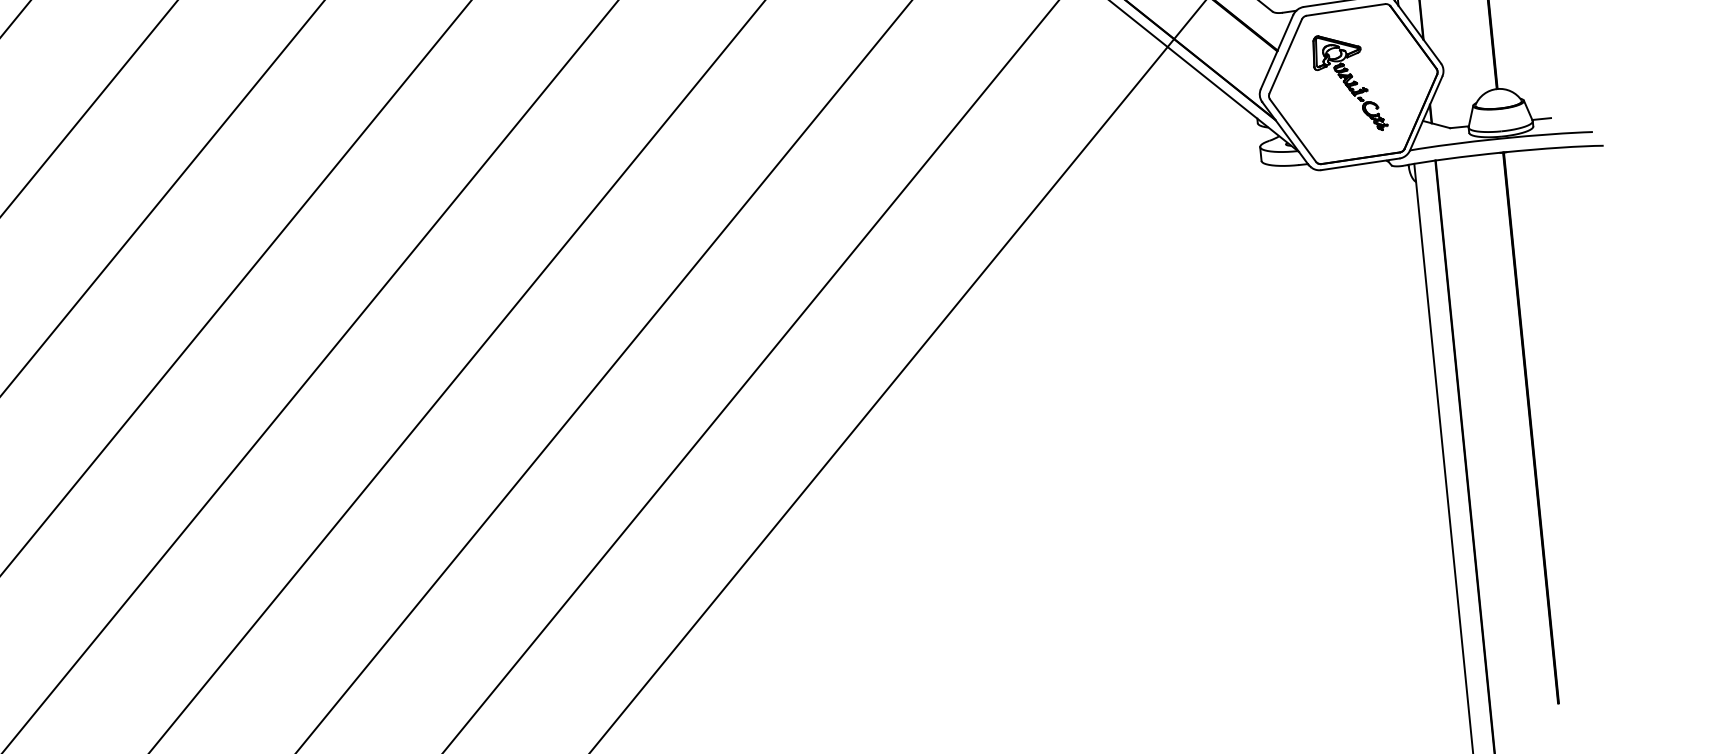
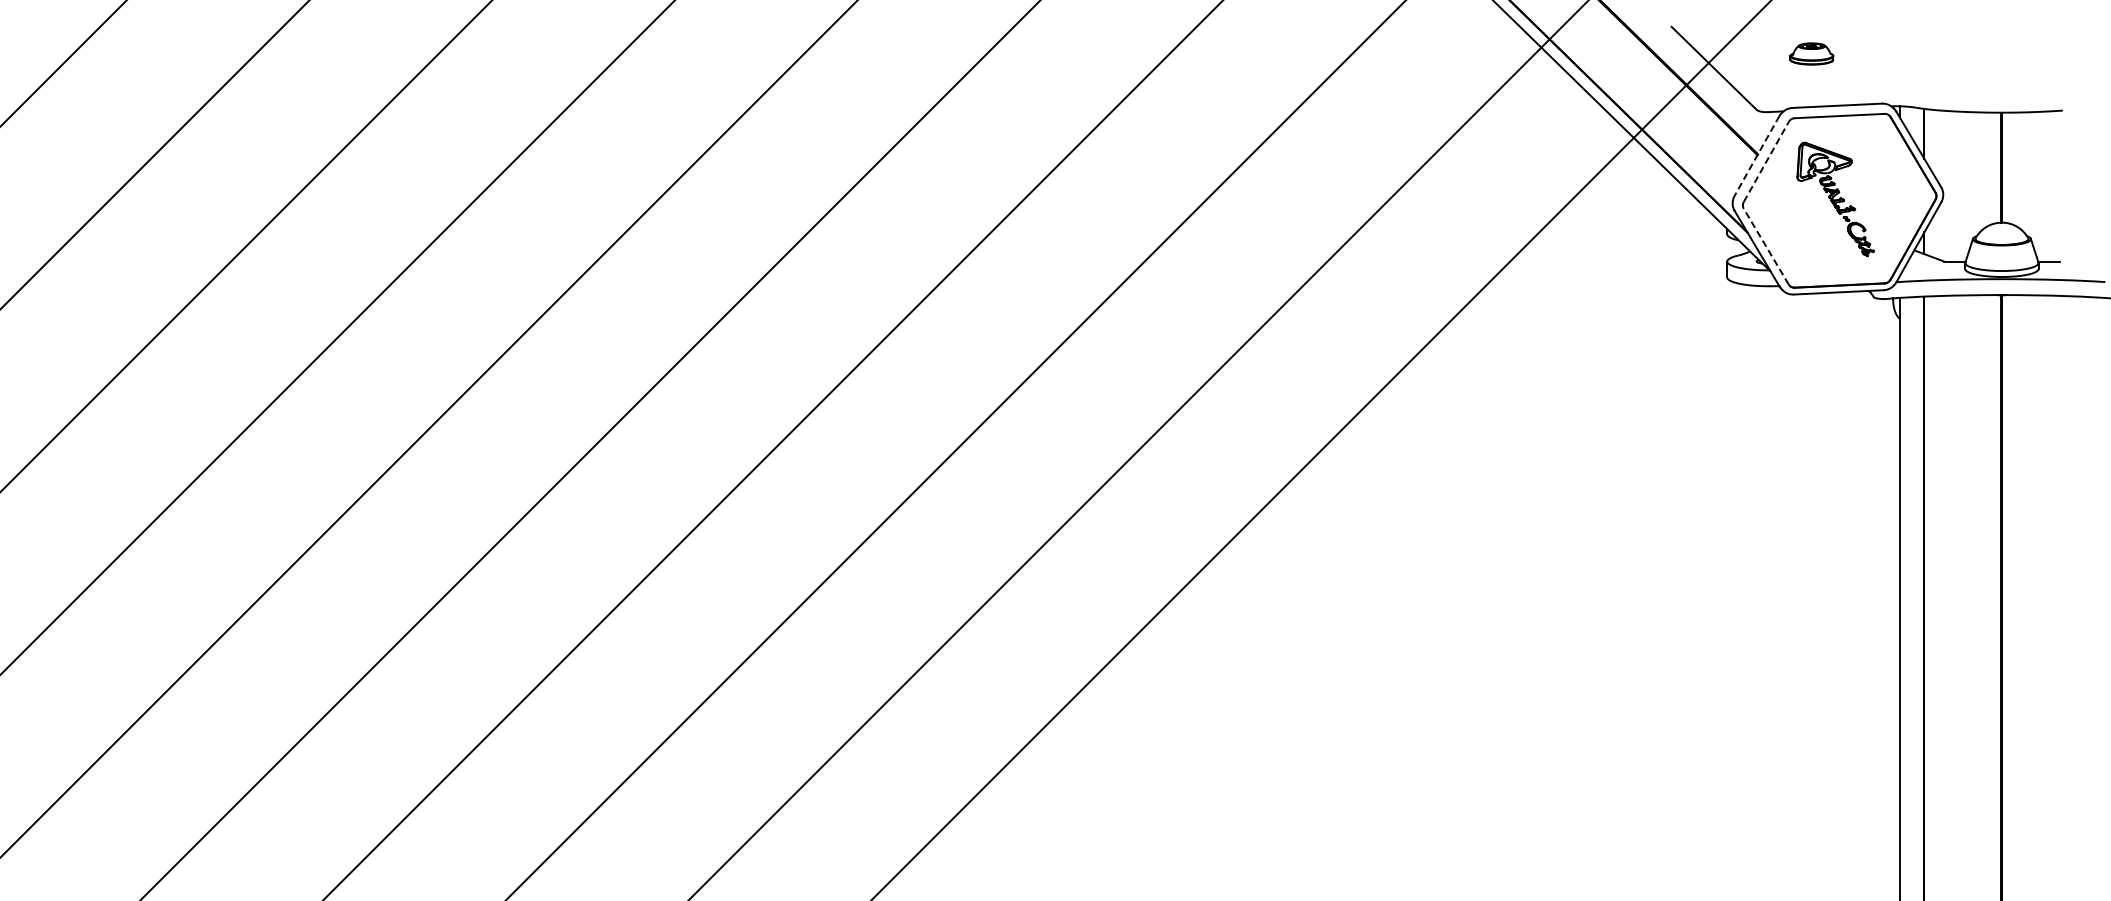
line: (1277, 51) -> (1757, 155), solid -> dashed
line: (1285, 56) -> (1766, 161), solid -> dashed
line: (1293, 130) -> (1766, 246), solid -> dashed

